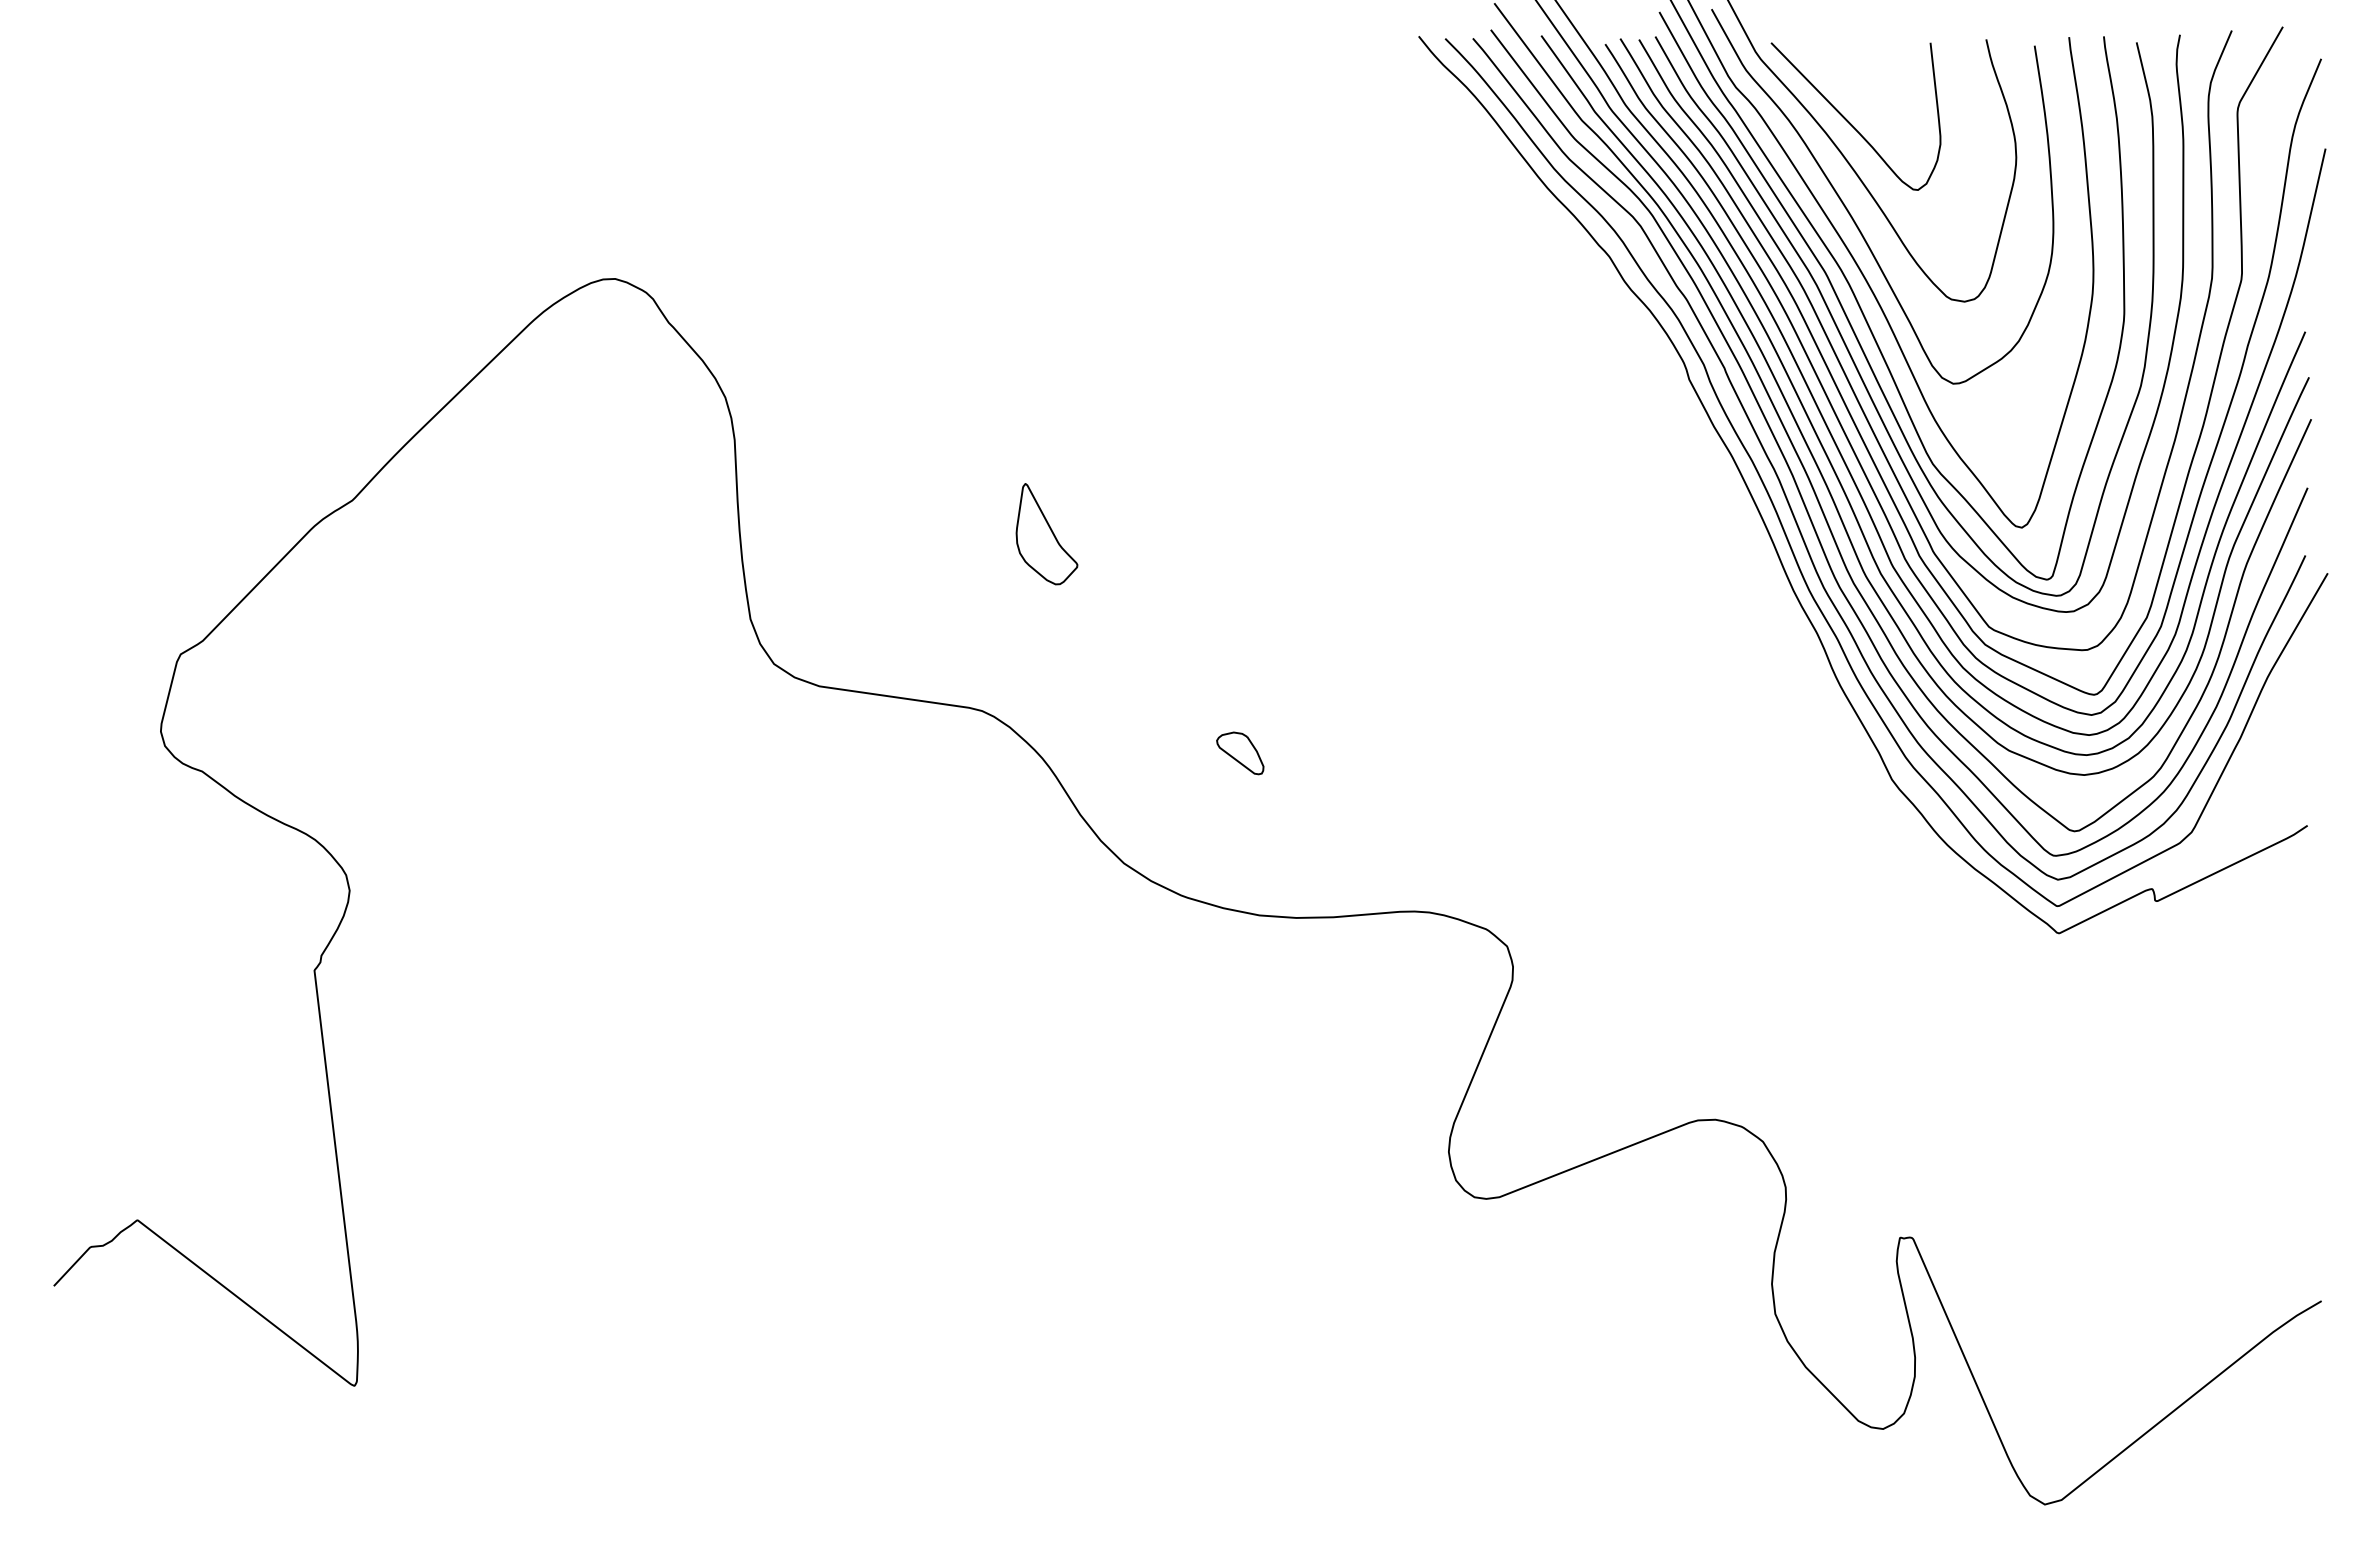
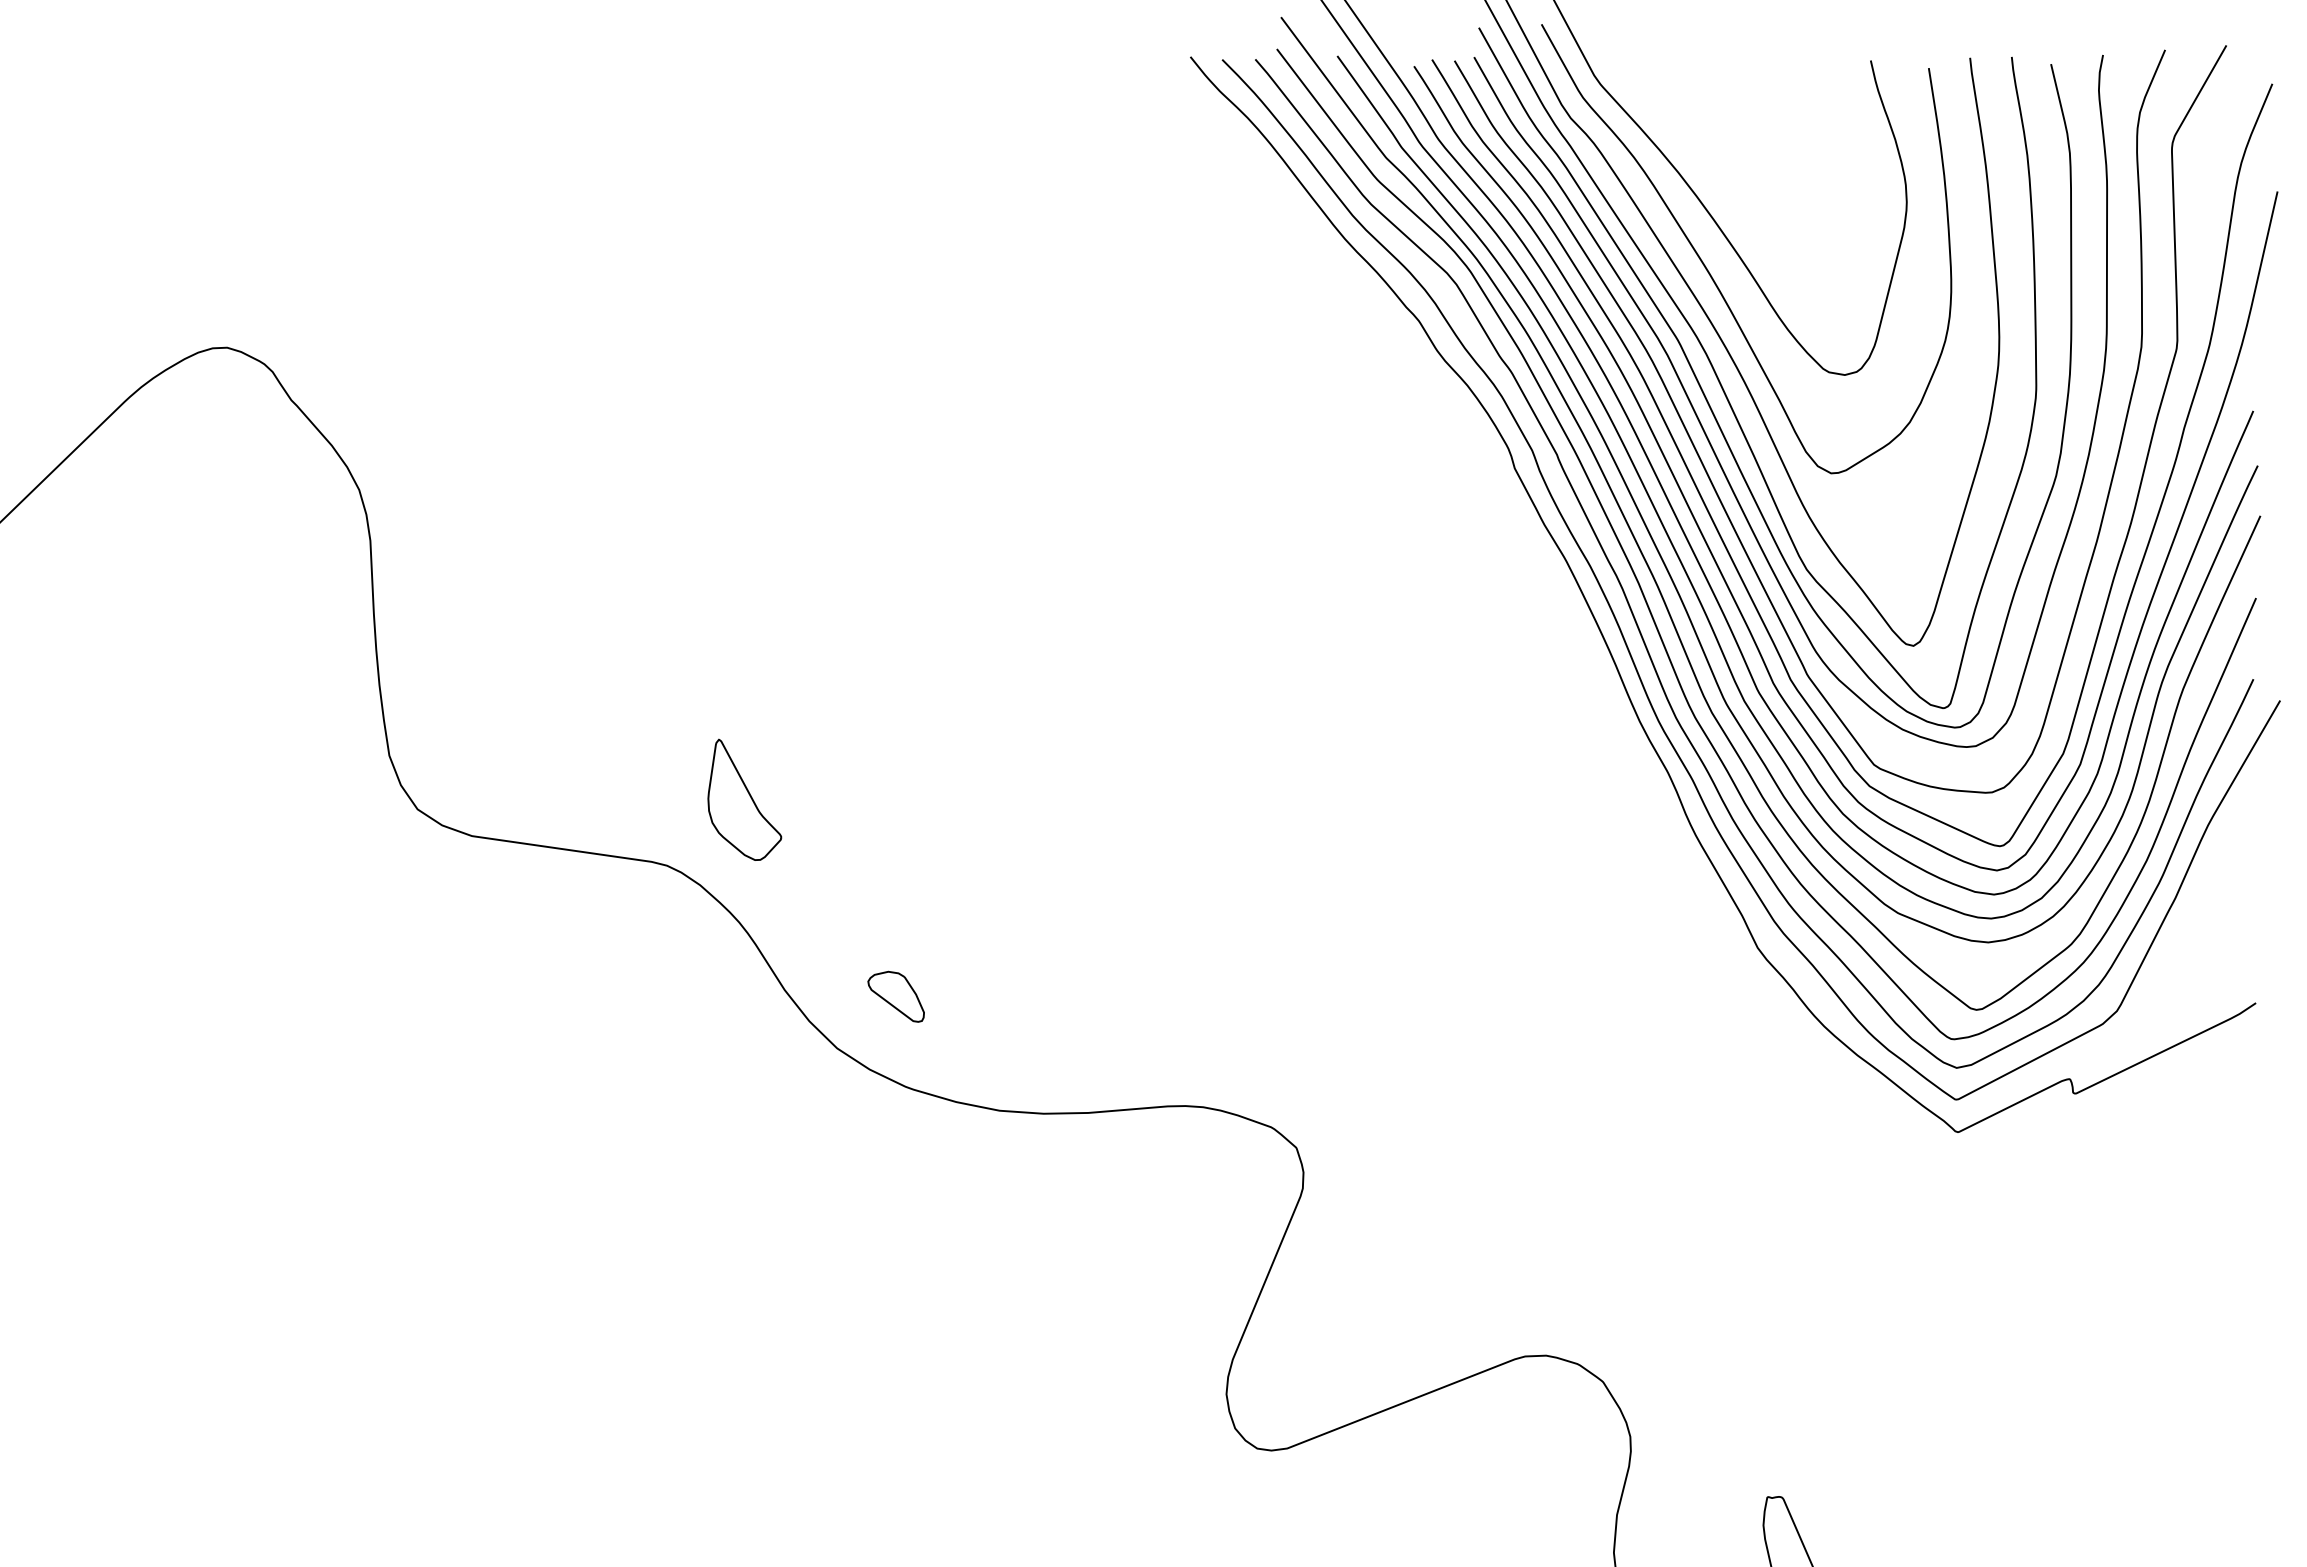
curve: (1849, 121) -> (1706, 158), removed
part: (1046, 534) -> (744, 800), moved
part: (1240, 753) -> (896, 996), moved

